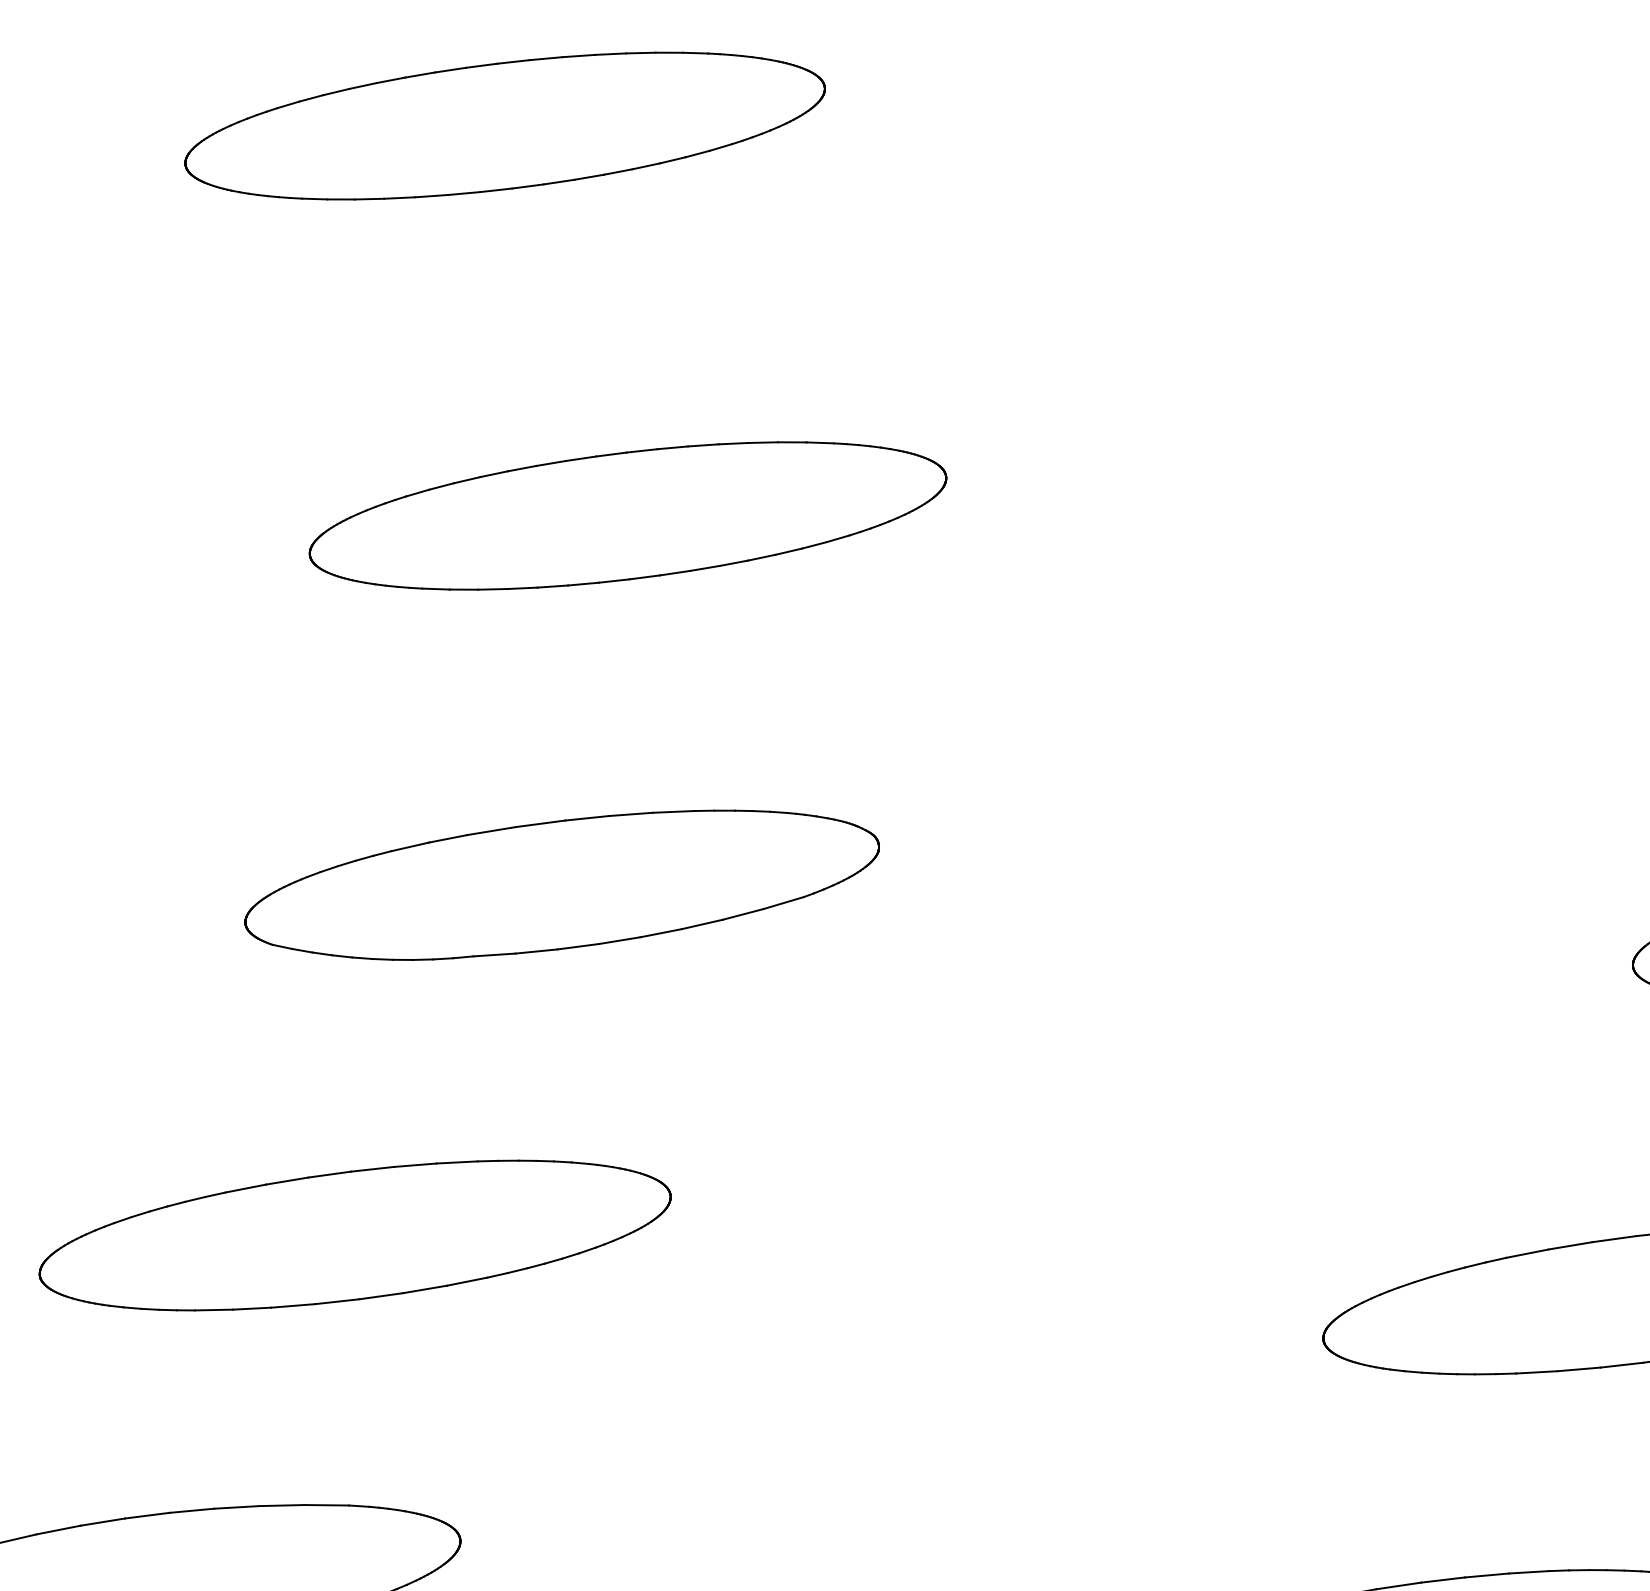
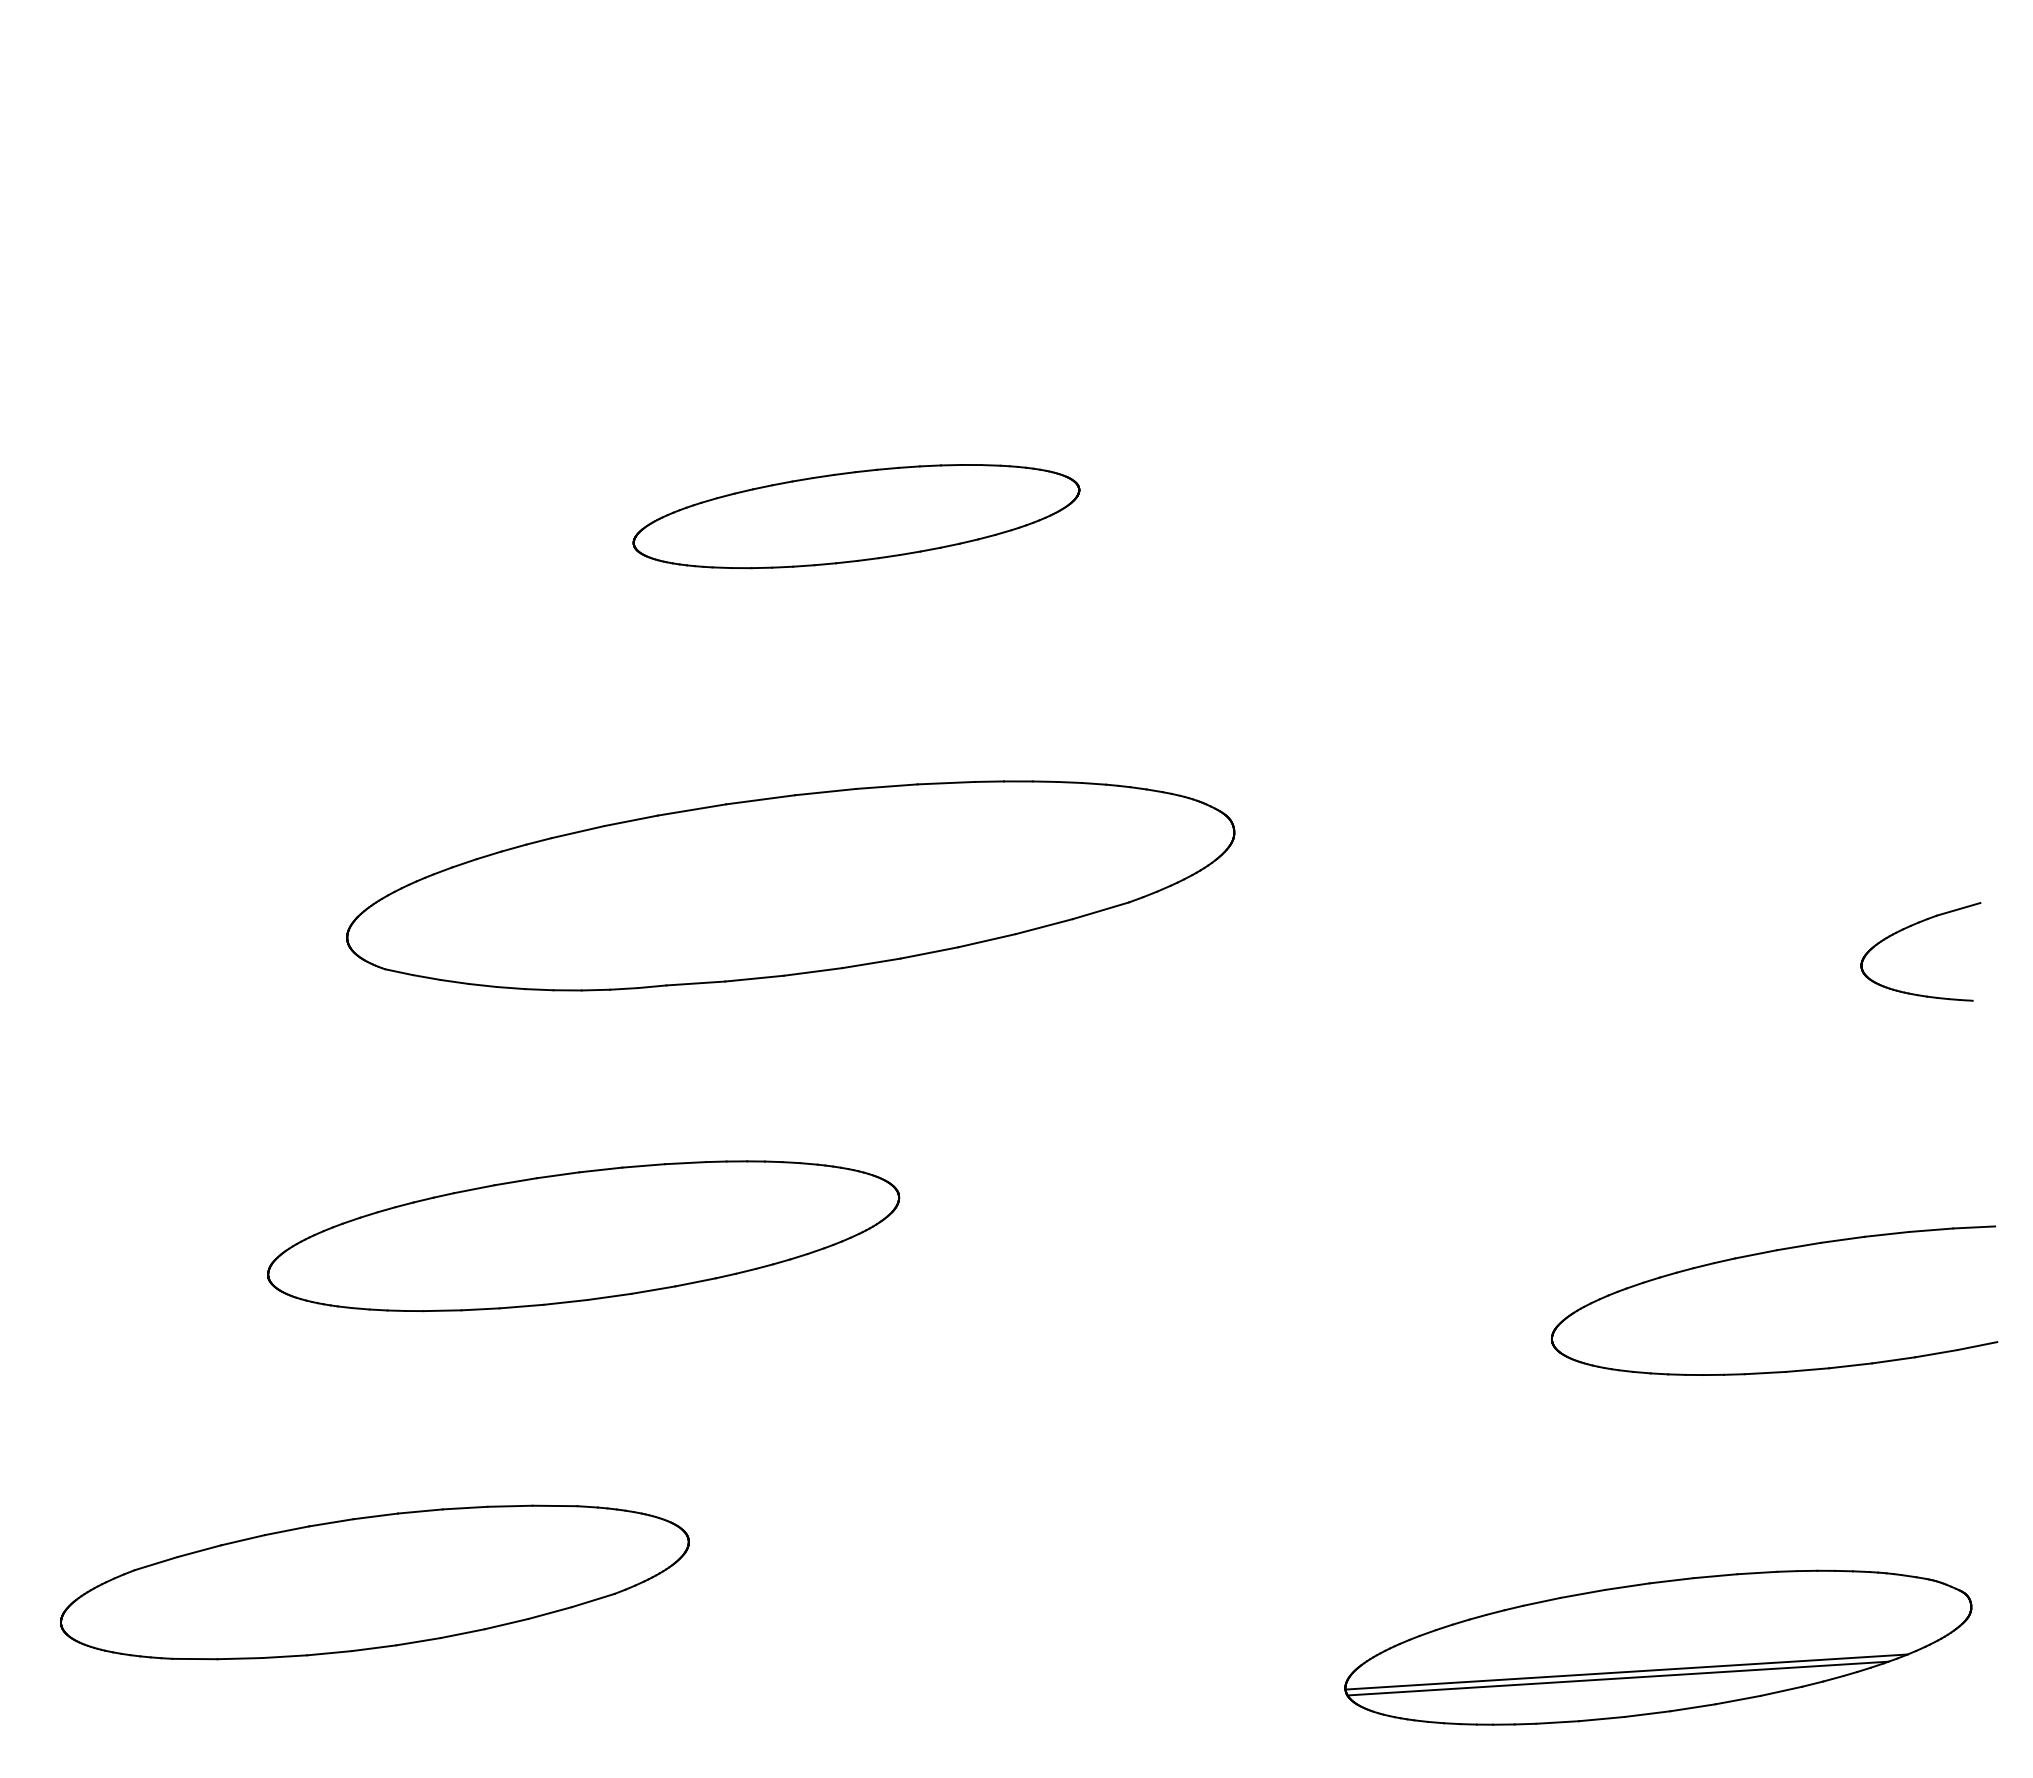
part: (505, 125) -> (733, 126), removed
part: (628, 515) -> (856, 516), size x0.7
part: (562, 884) -> (790, 885), size x1.4

